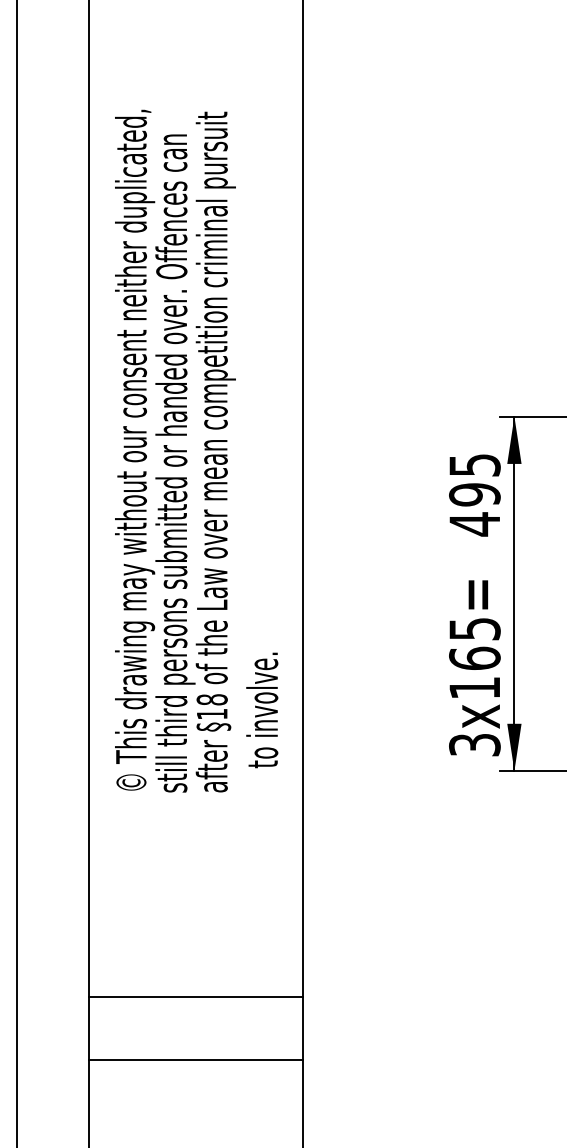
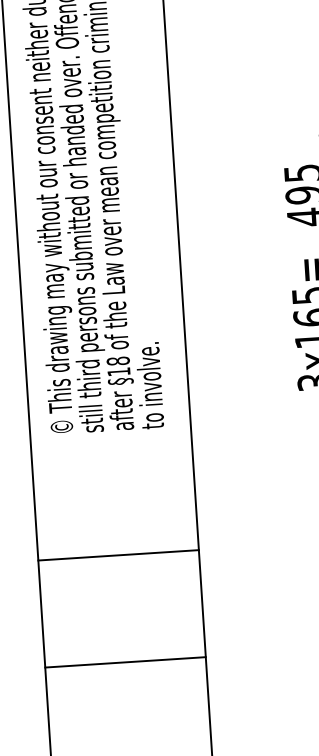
text: (262, 710) -> (150, 385), moved
line: (195, 996) -> (118, 555), moved
line: (195, 1059) -> (125, 662), moved

